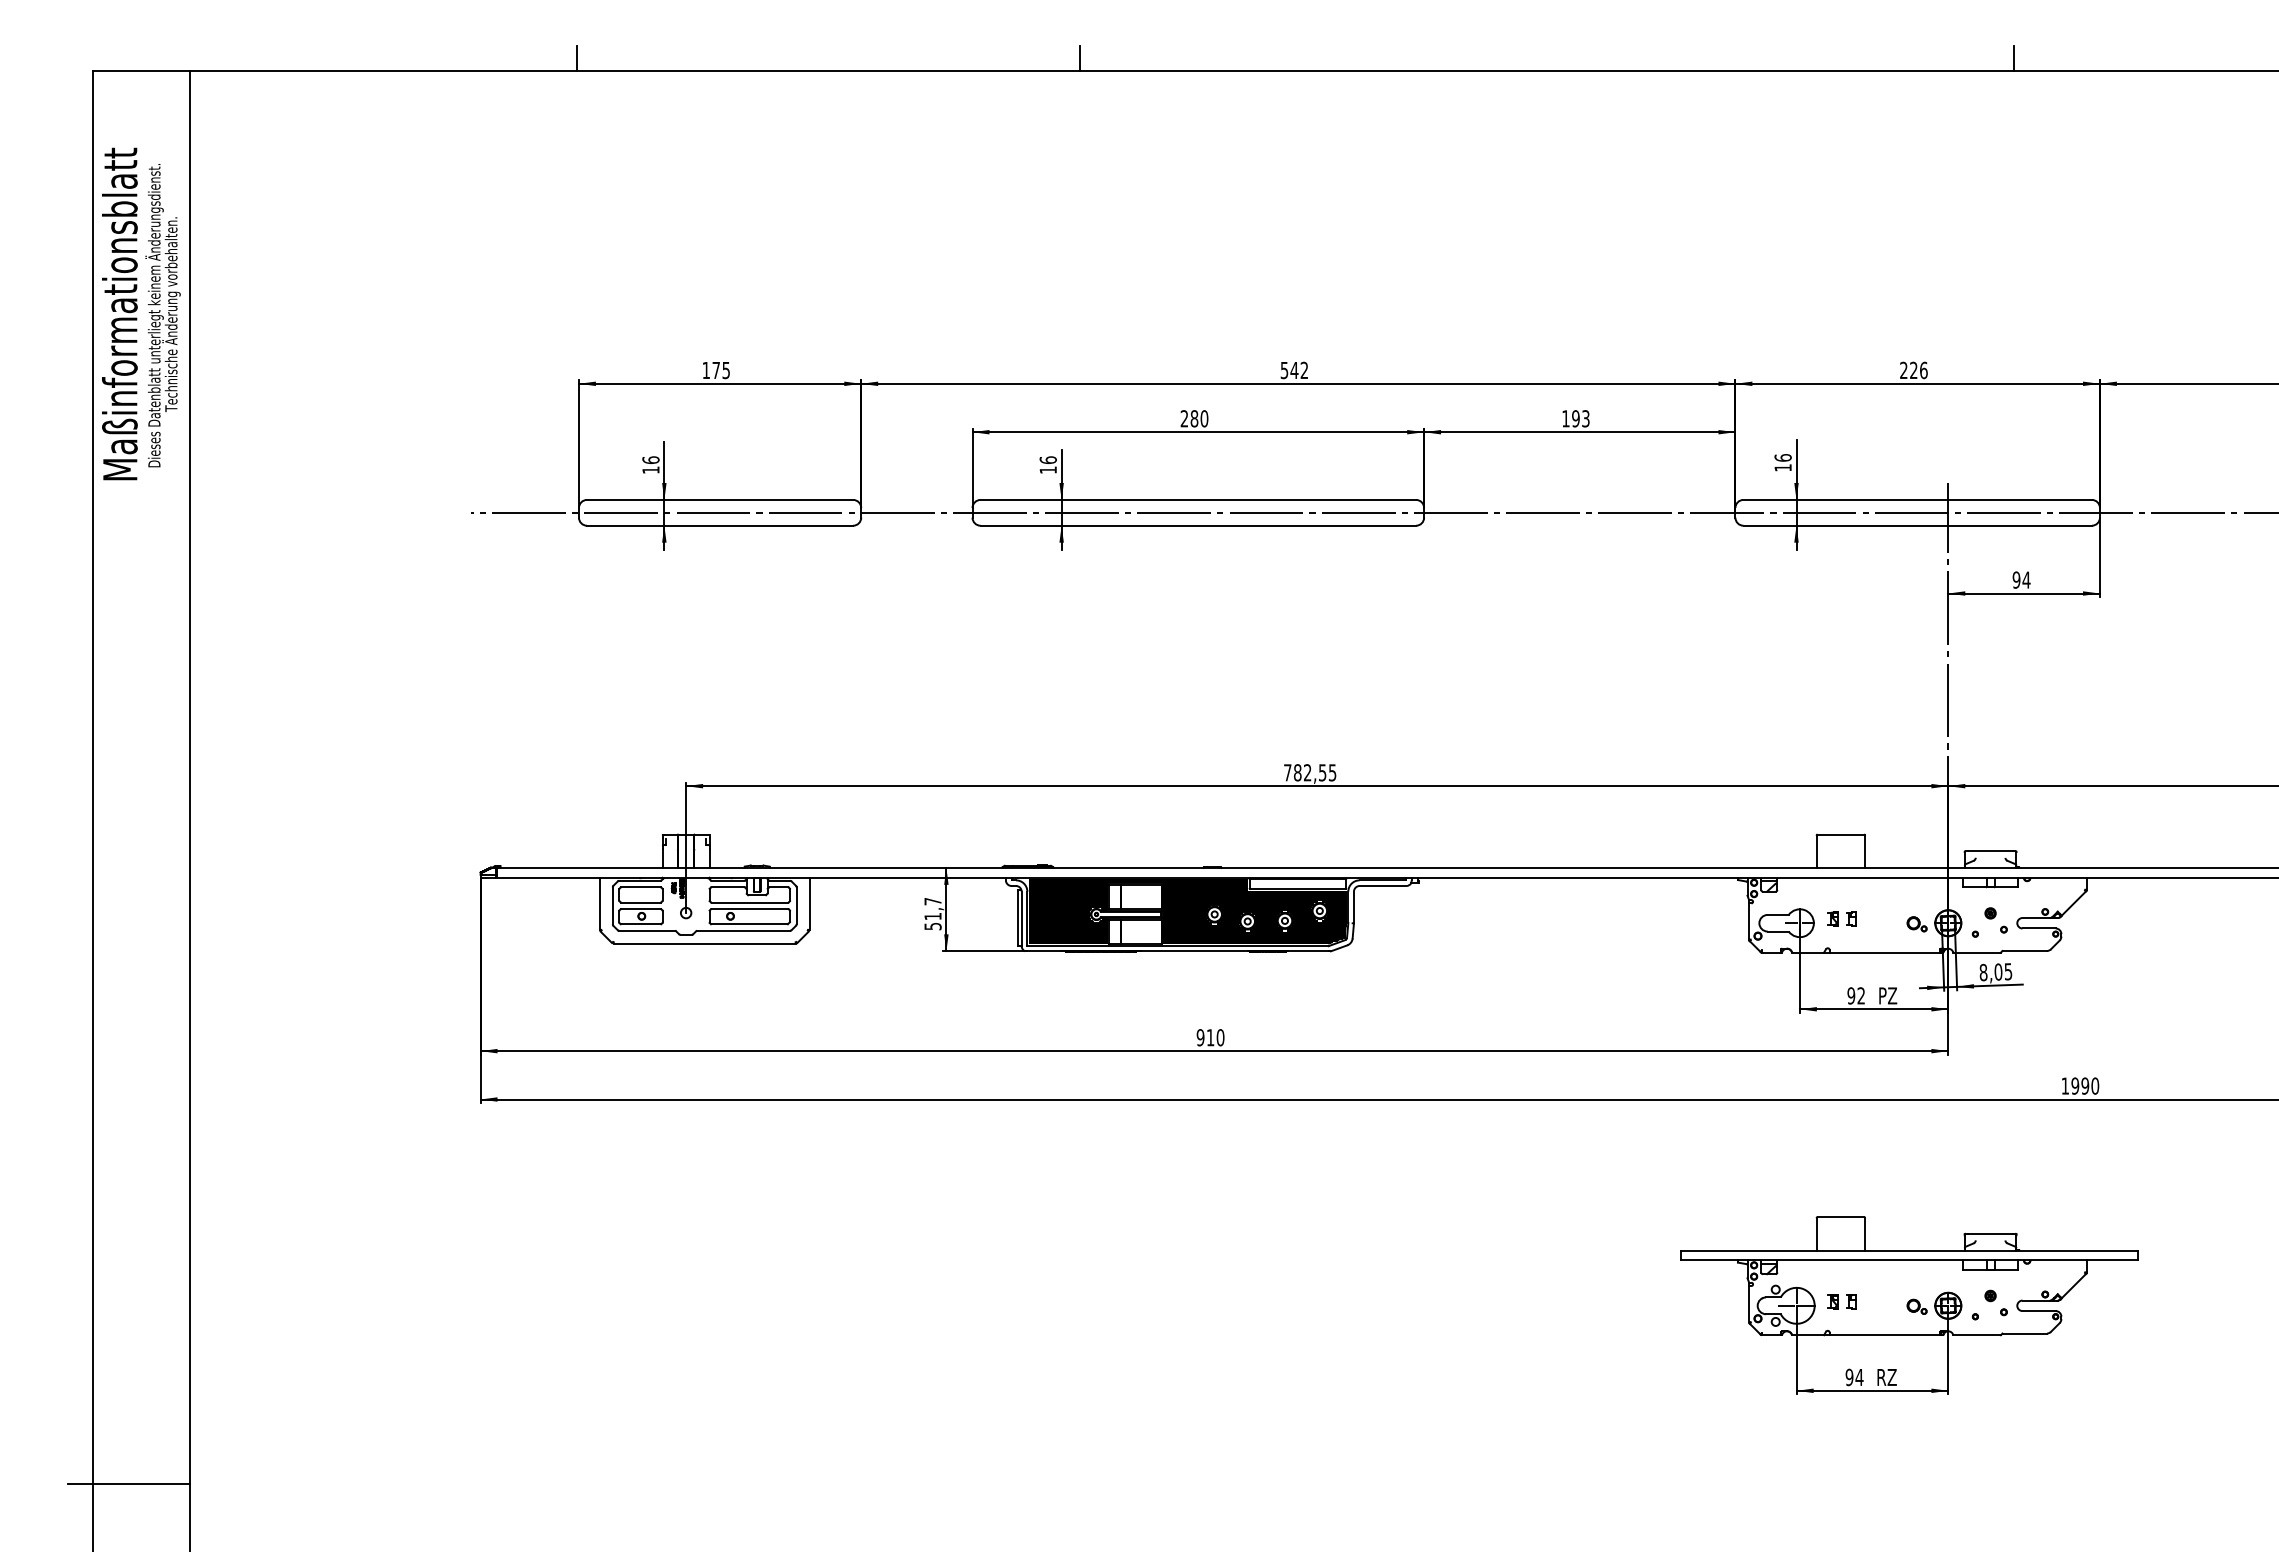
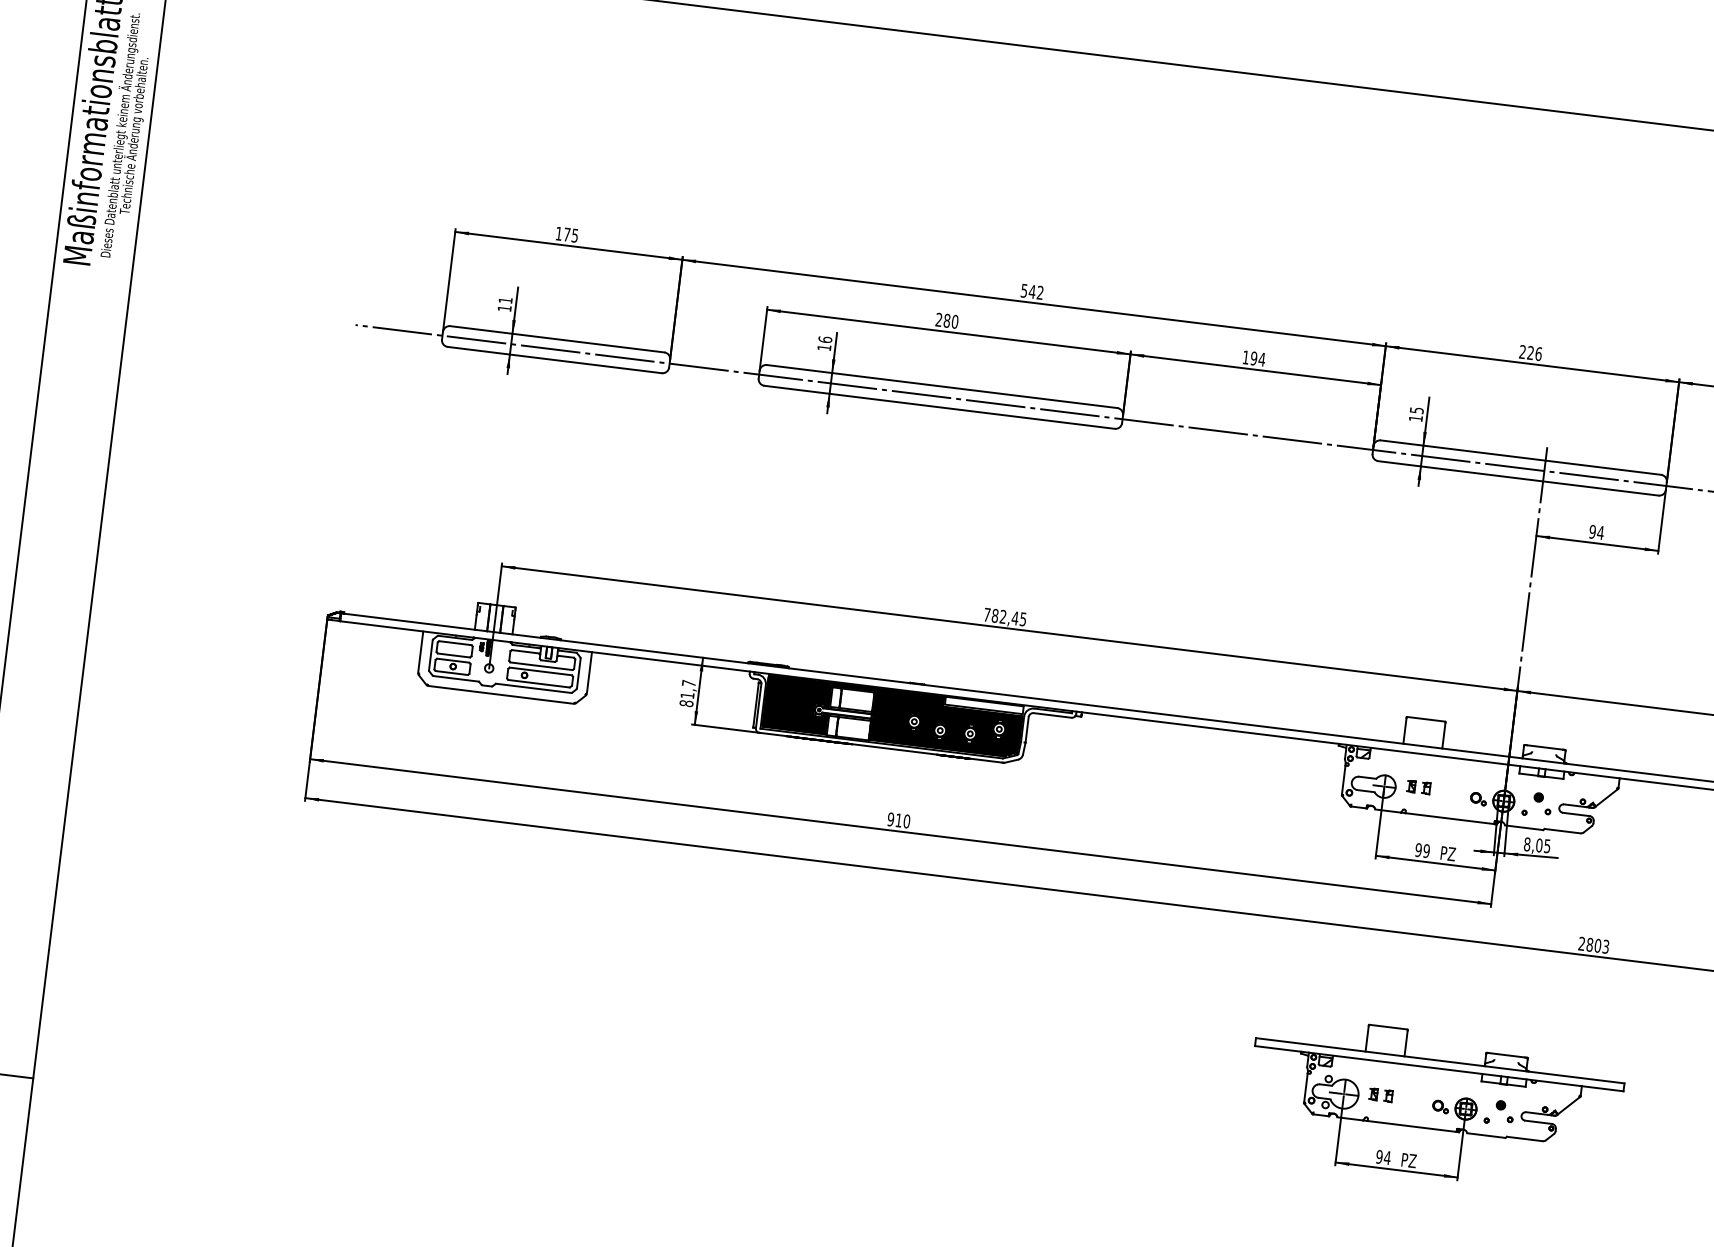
line: (1079, 58) -> (890, 19), removed
line: (2013, 58) -> (1641, 111), removed
text: (1585, 418) -> (1261, 359), 193 -> 194
text: (1782, 457) -> (1416, 410), 16 -> 15
text: (650, 459) -> (505, 299), 16 -> 11
text: (1322, 772) -> (1015, 618), 782,55 -> 782,45
text: (932, 926) -> (686, 703), 51,7 -> 81,7
text: (1861, 995) -> (1426, 850), 92 -> 99
text: (2080, 1085) -> (1594, 944), 1990 -> 2803
text: (1887, 1377) -> (1410, 1160), RZ -> PZ

